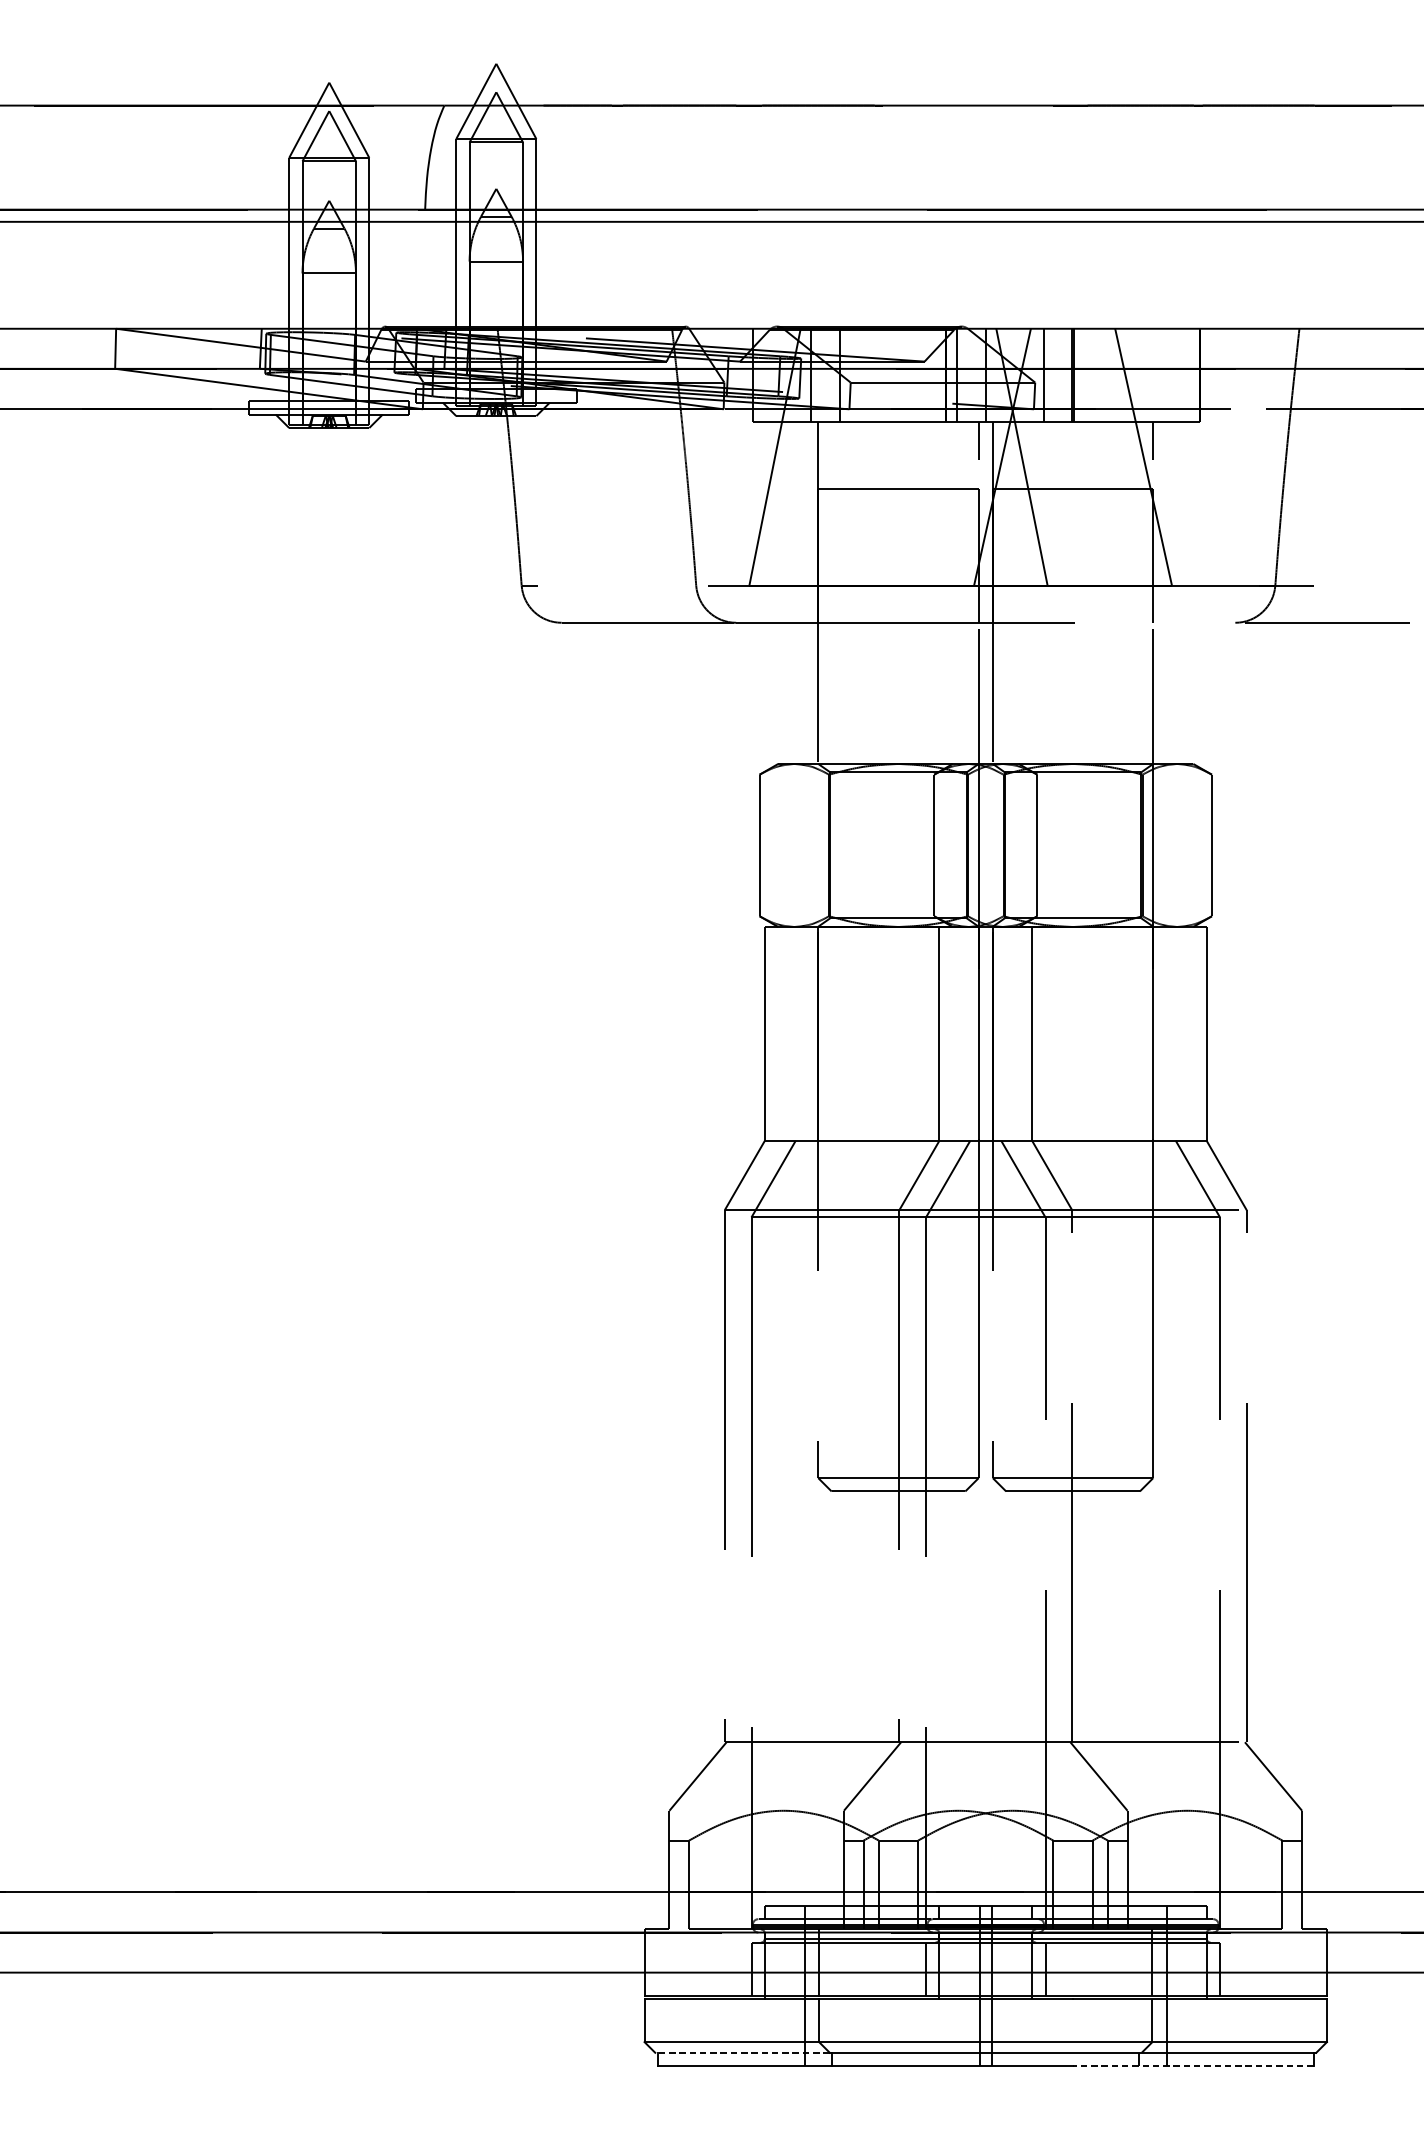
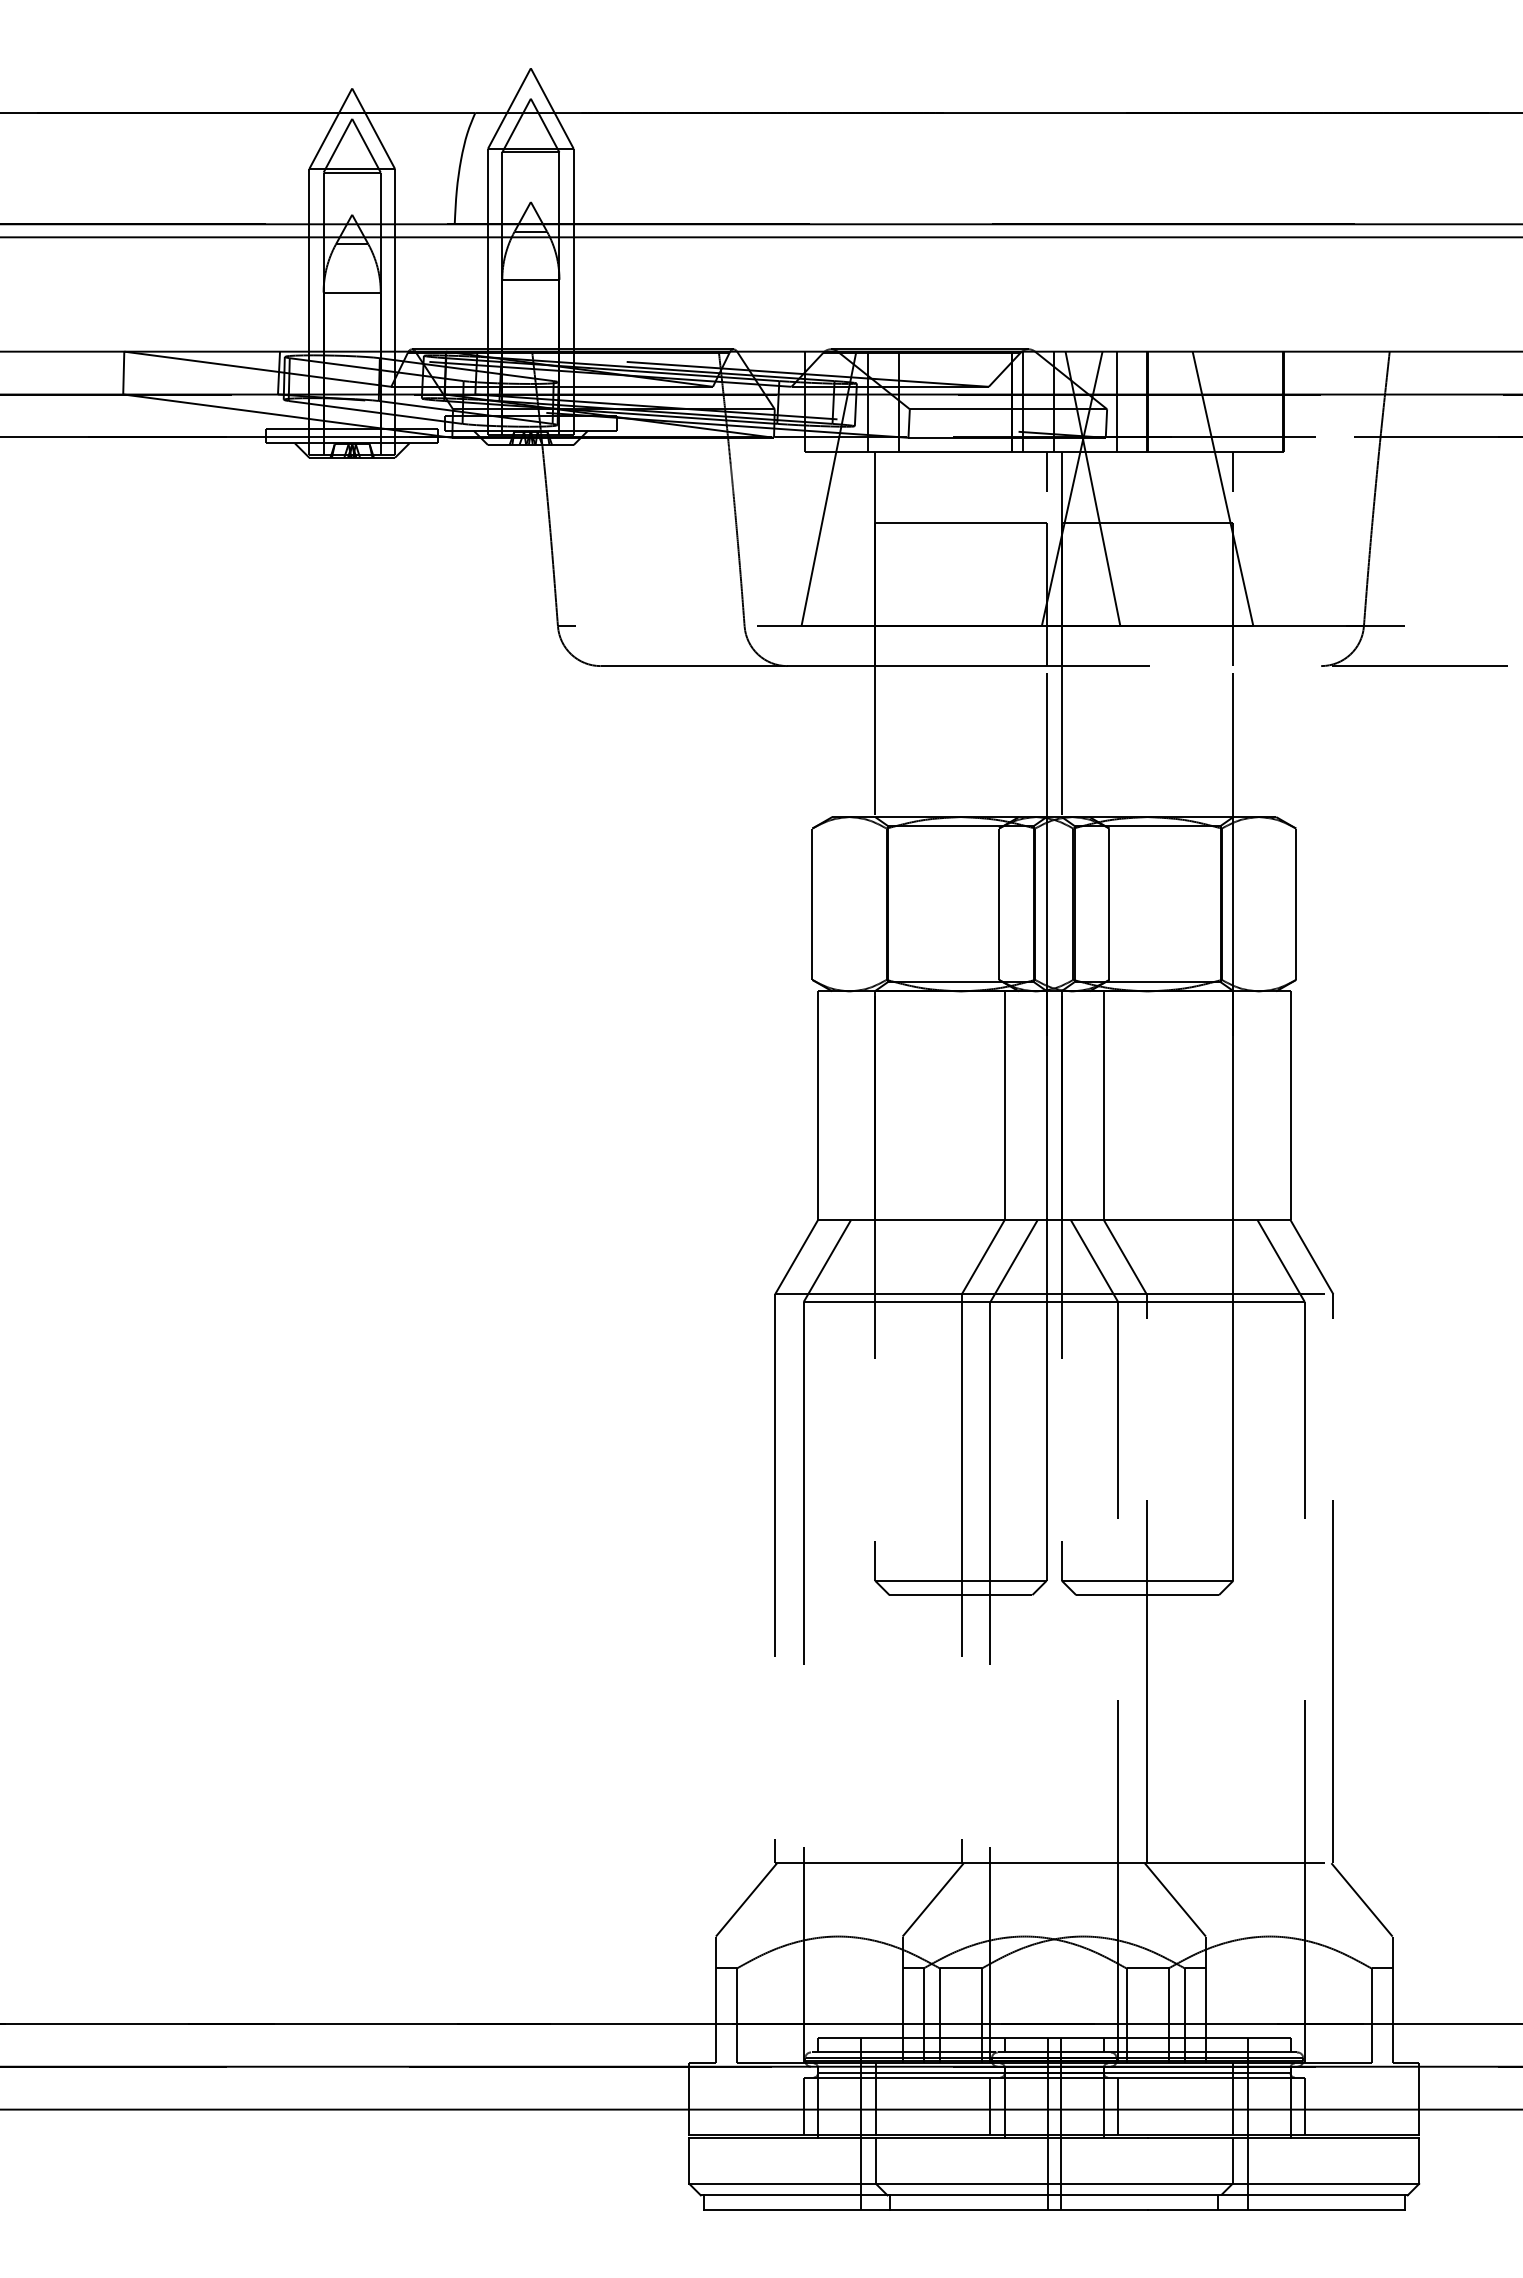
line: (741, 2052) -> (793, 2195), dashed -> solid
line: (1193, 2066) -> (1276, 2209), dashed -> solid

